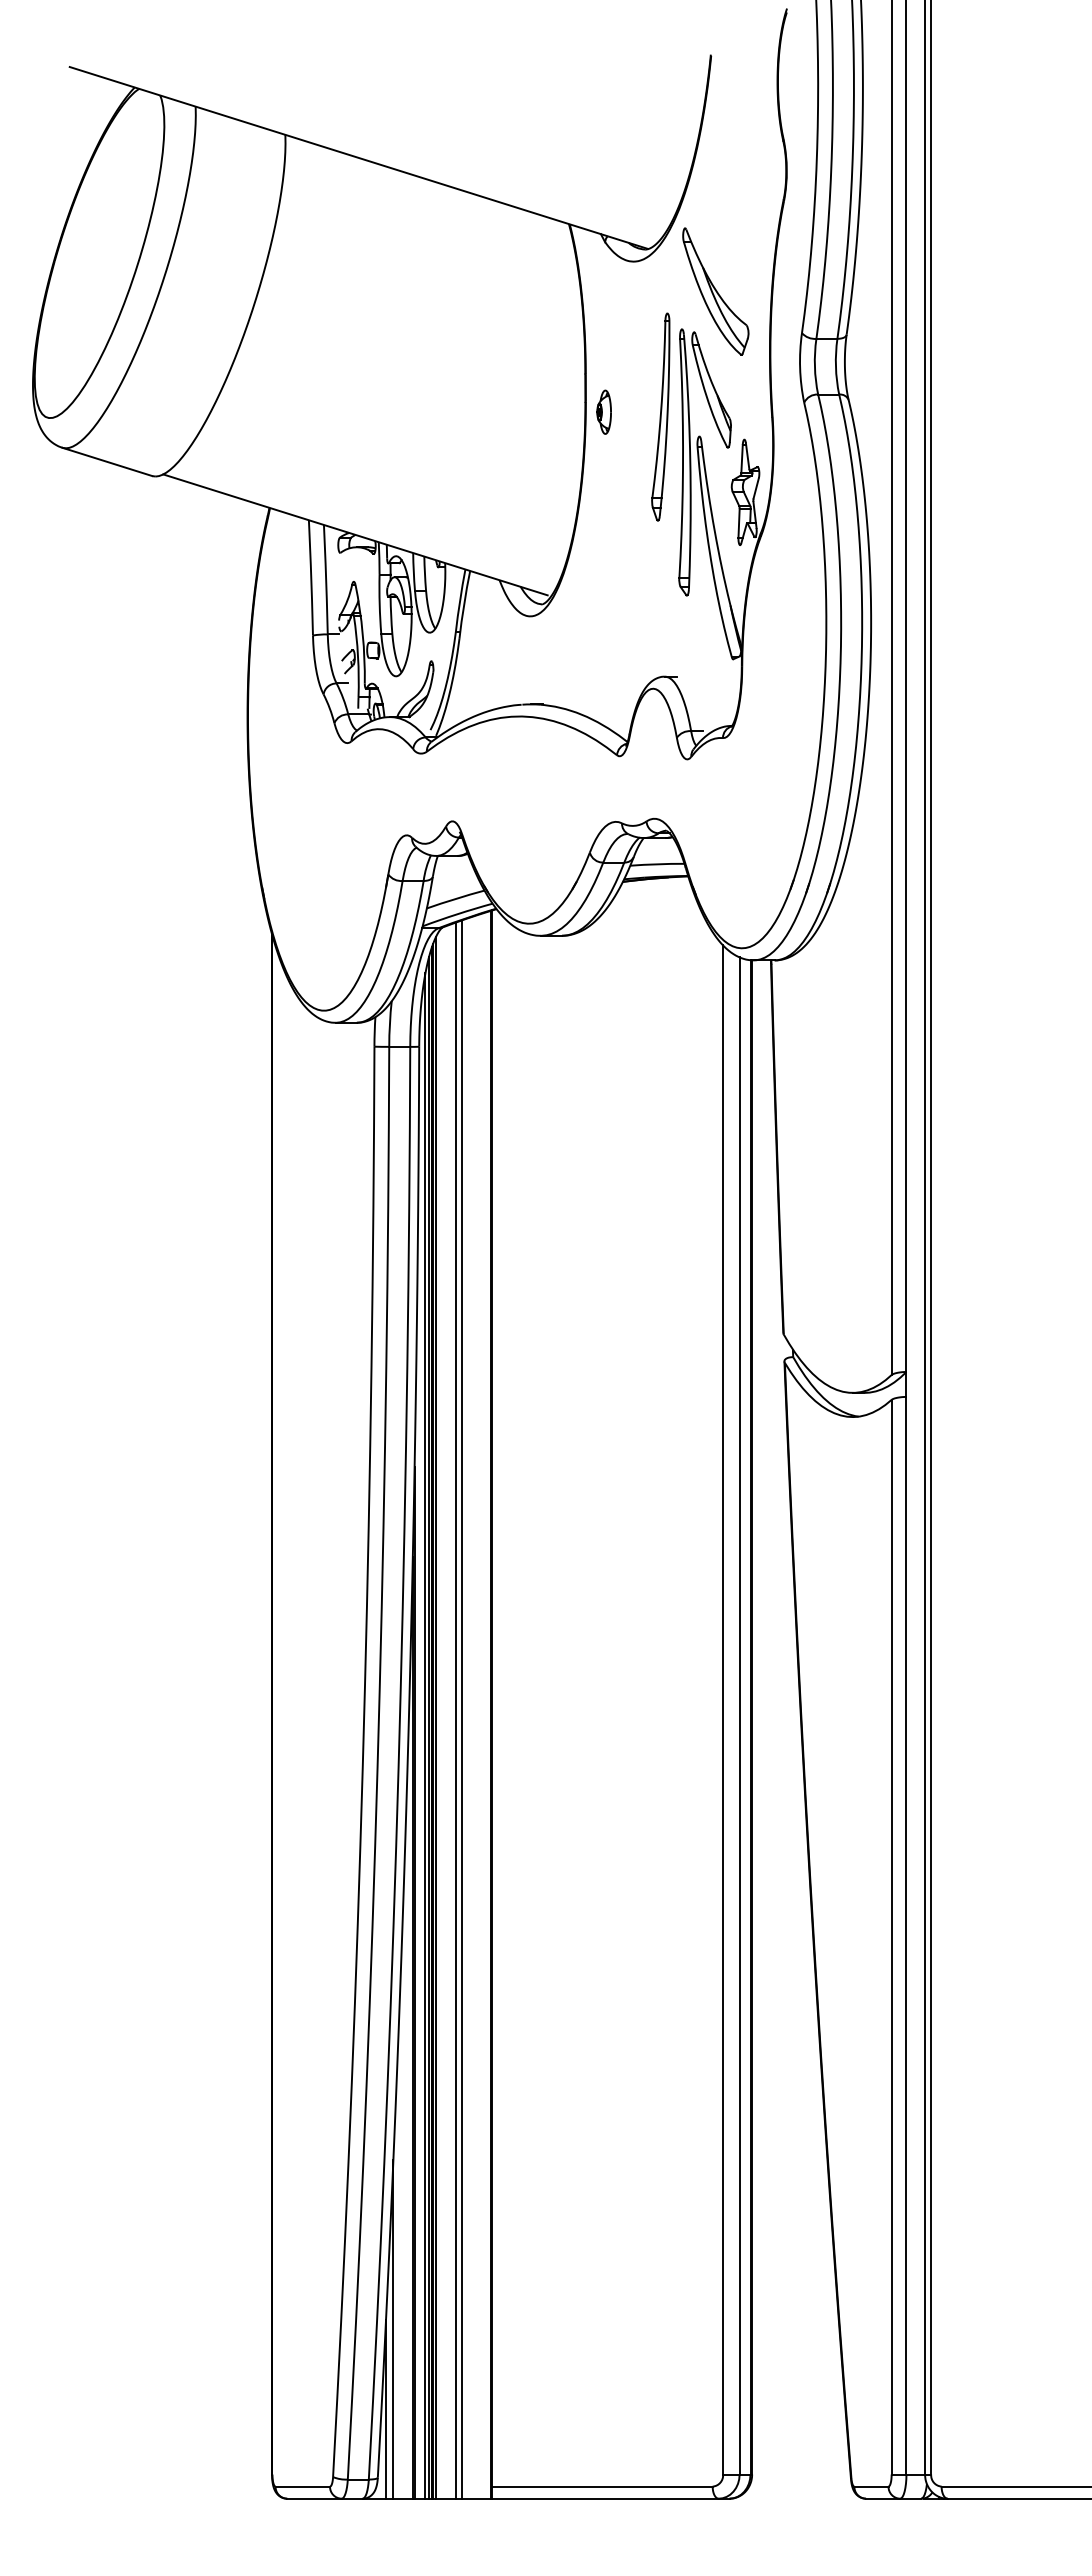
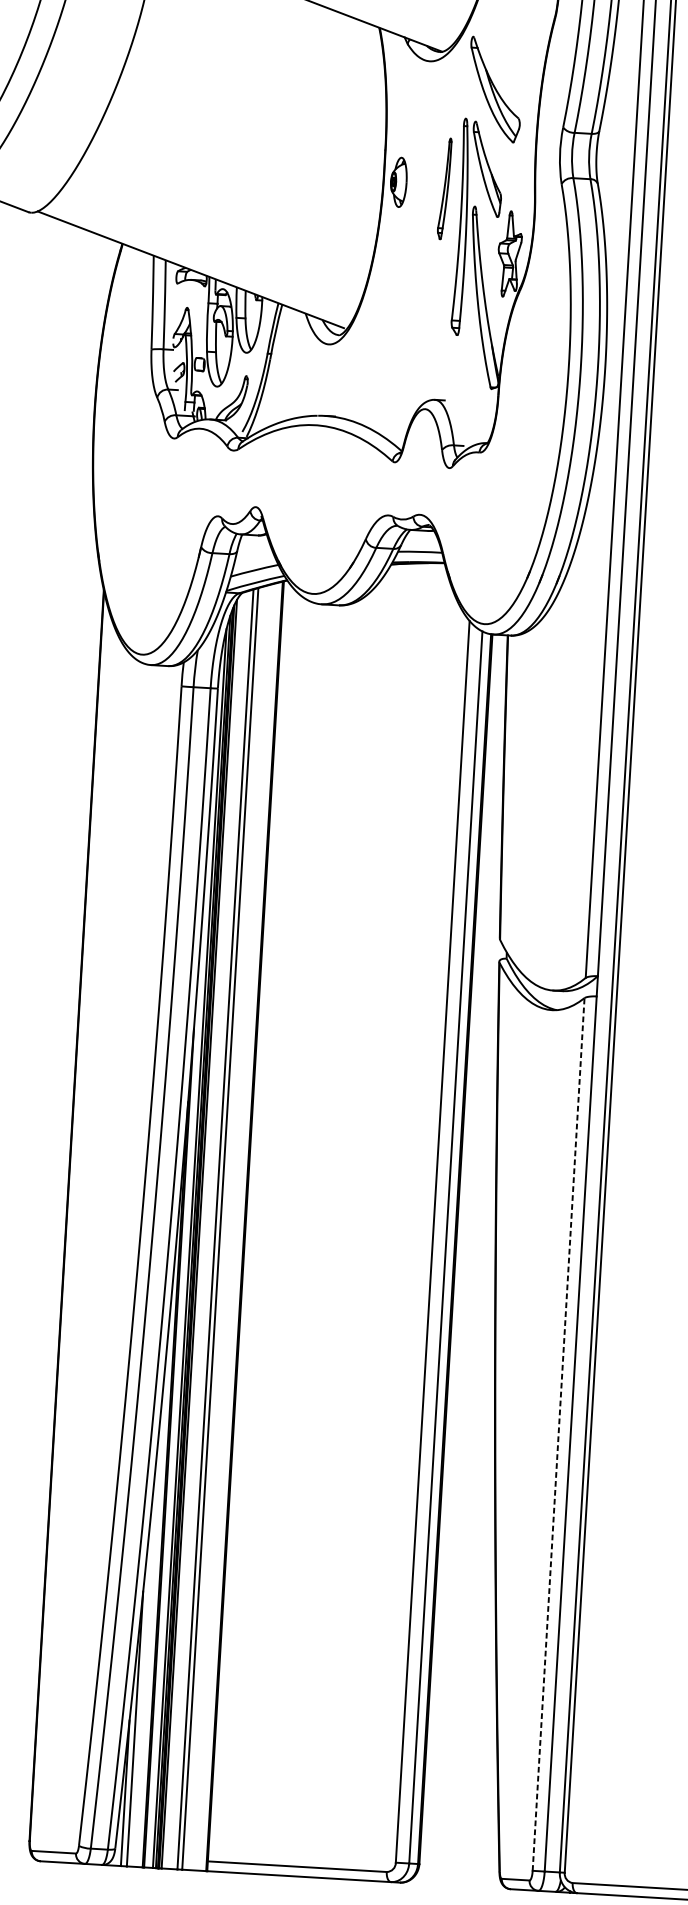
part: (603, 411) -> (398, 181), size x1.4
part: (660, 416) -> (444, 188), size x0.6
line: (891, 1936) -> (558, 1433), solid -> dashed

